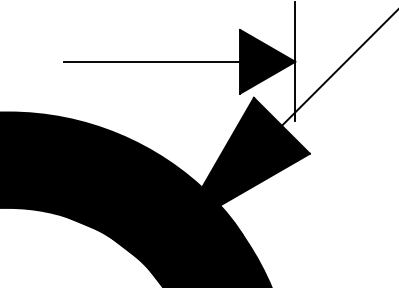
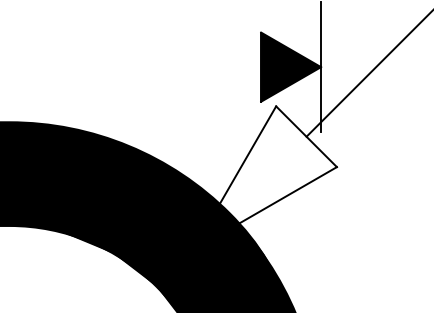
line: (152, 62) -> (165, 67), removed
fill: (243, 164) -> (264, 178), removed

